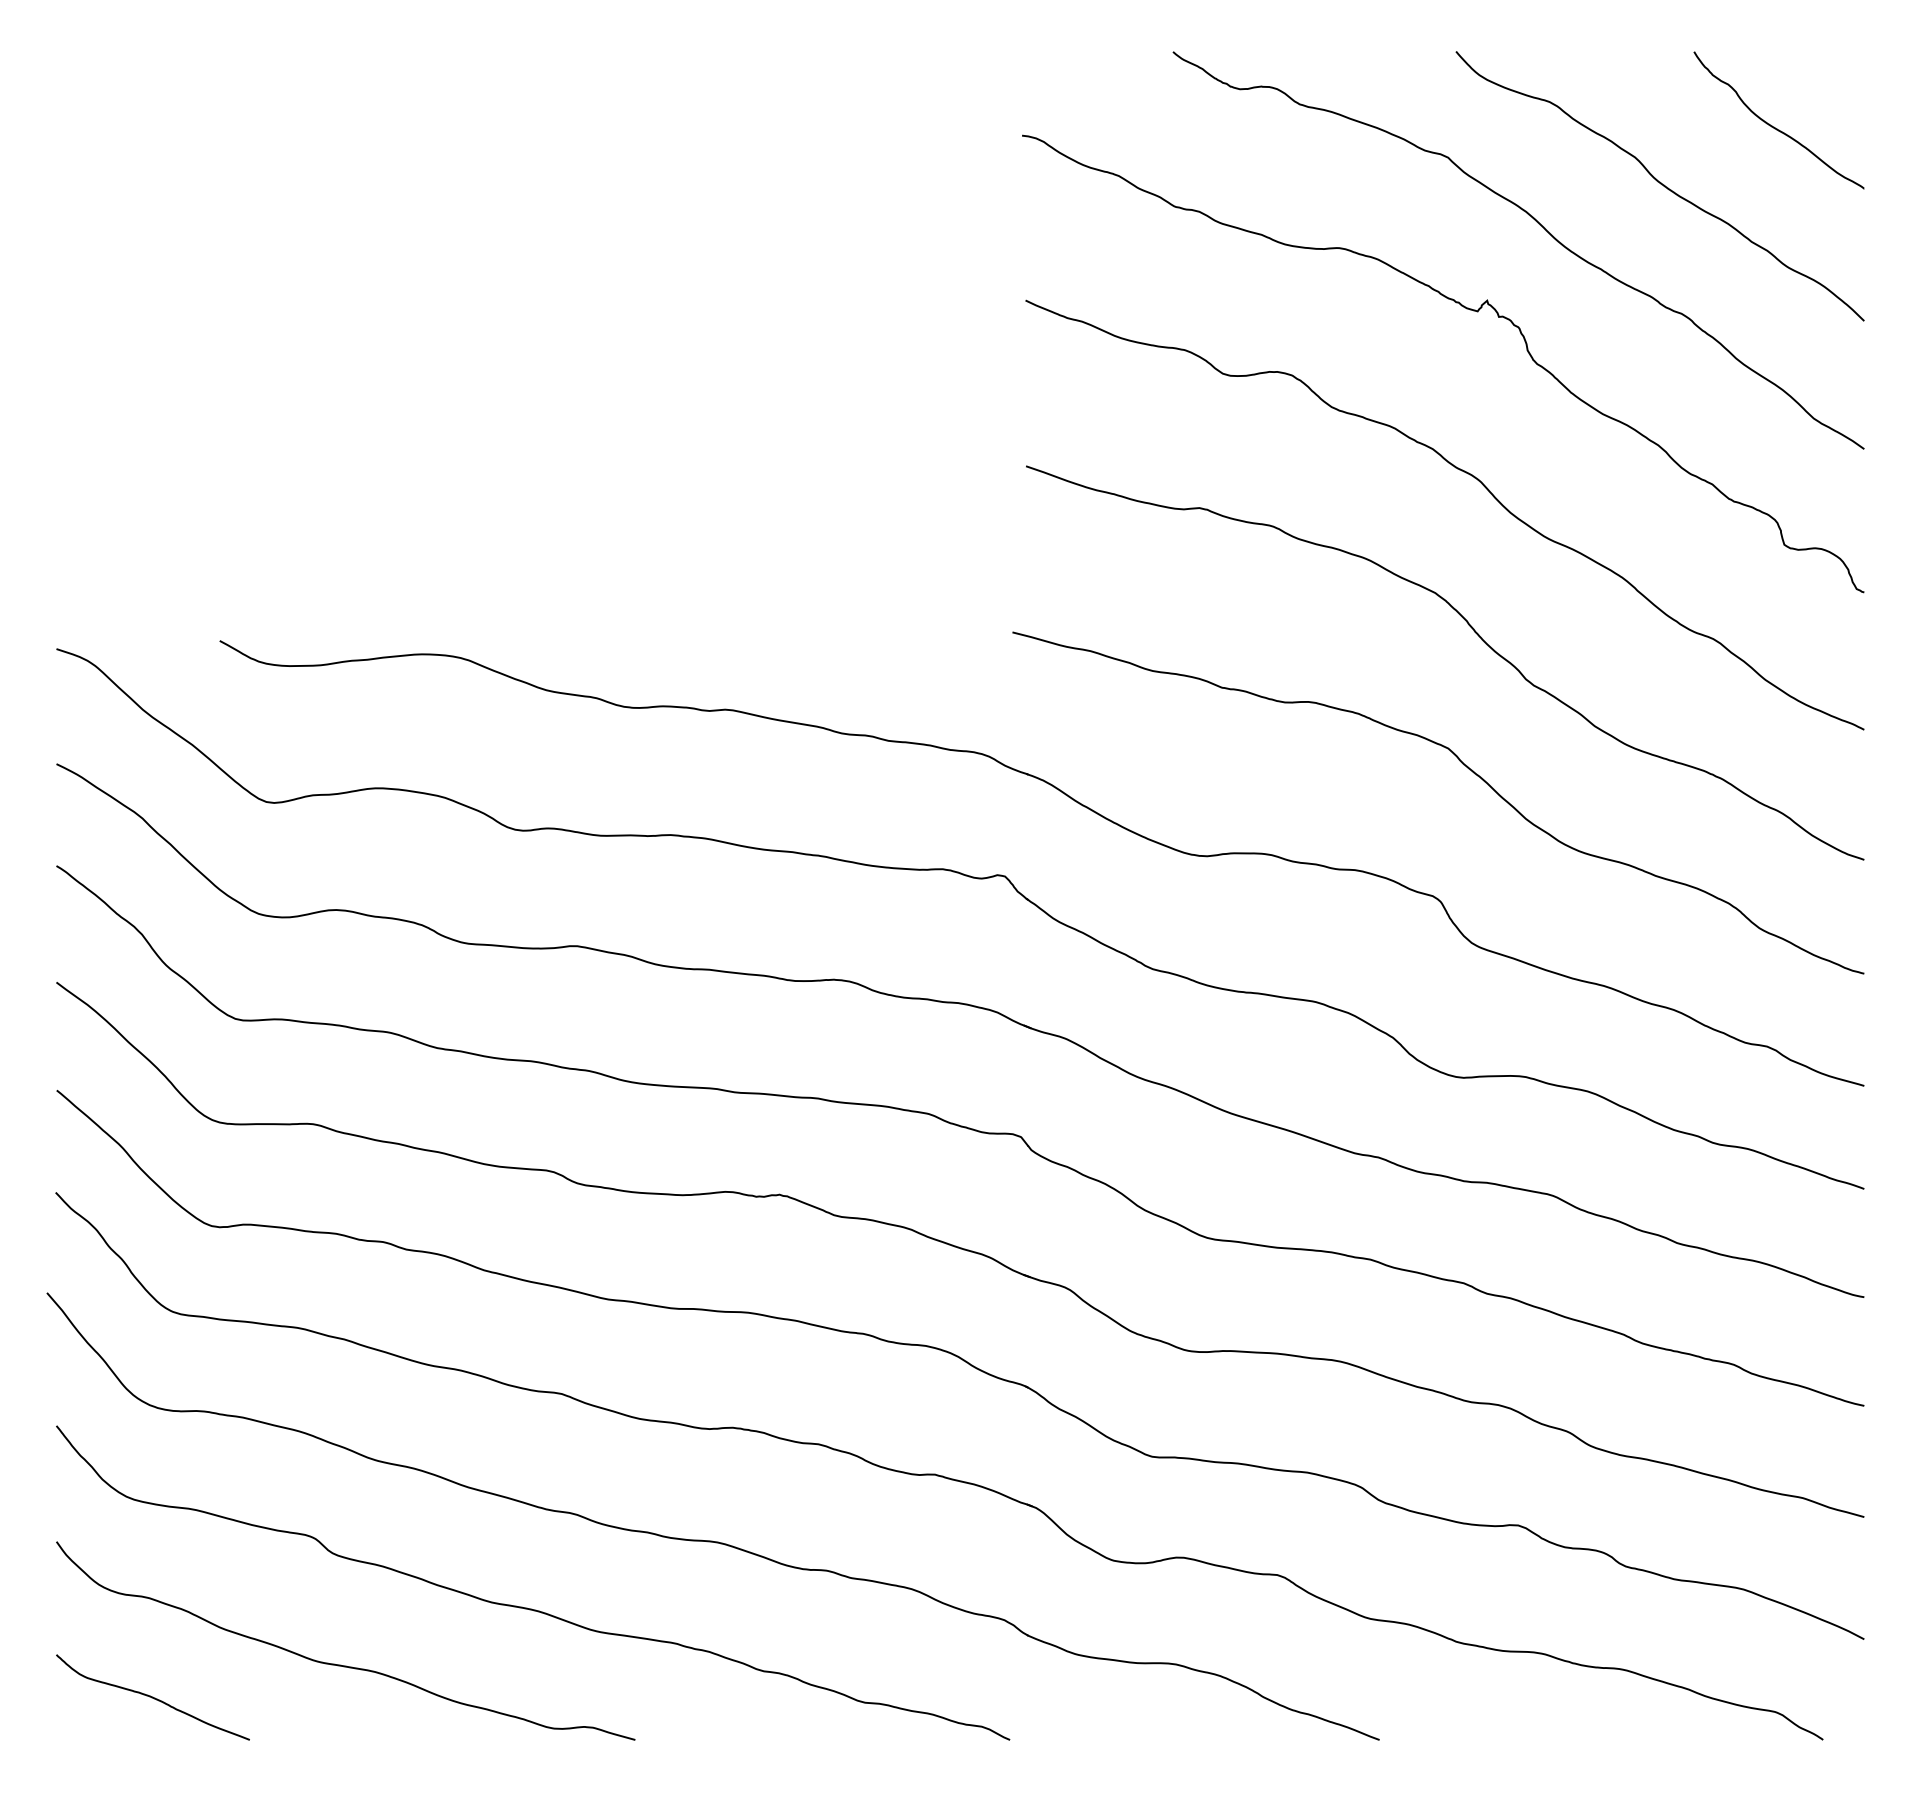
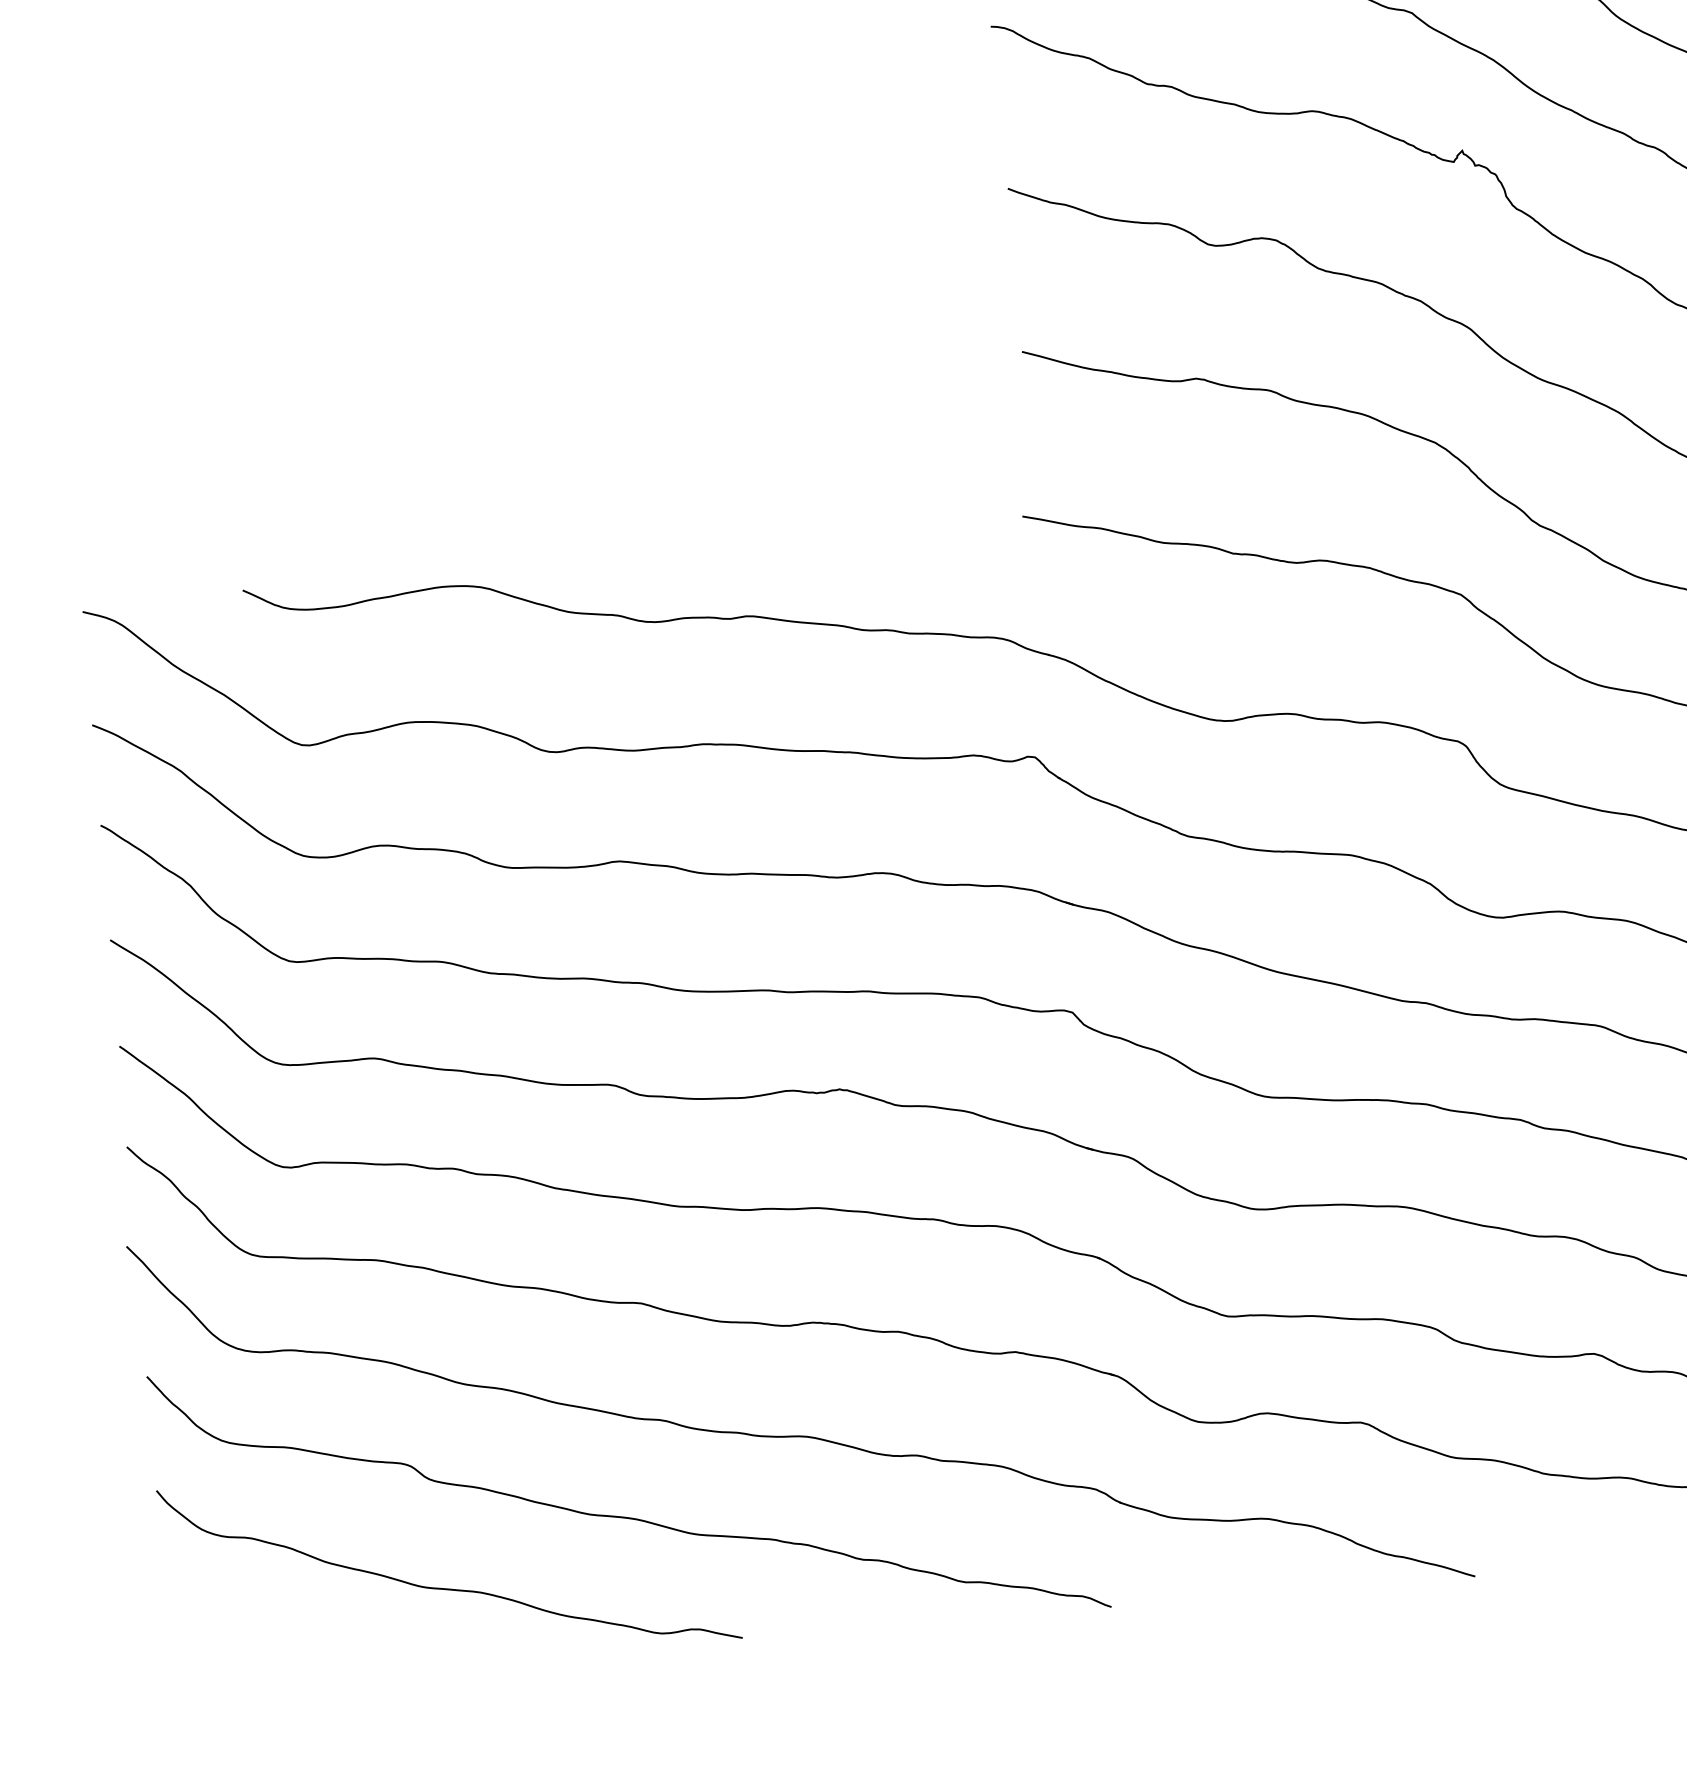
curve: (152, 1697) -> (263, 1636), removed

